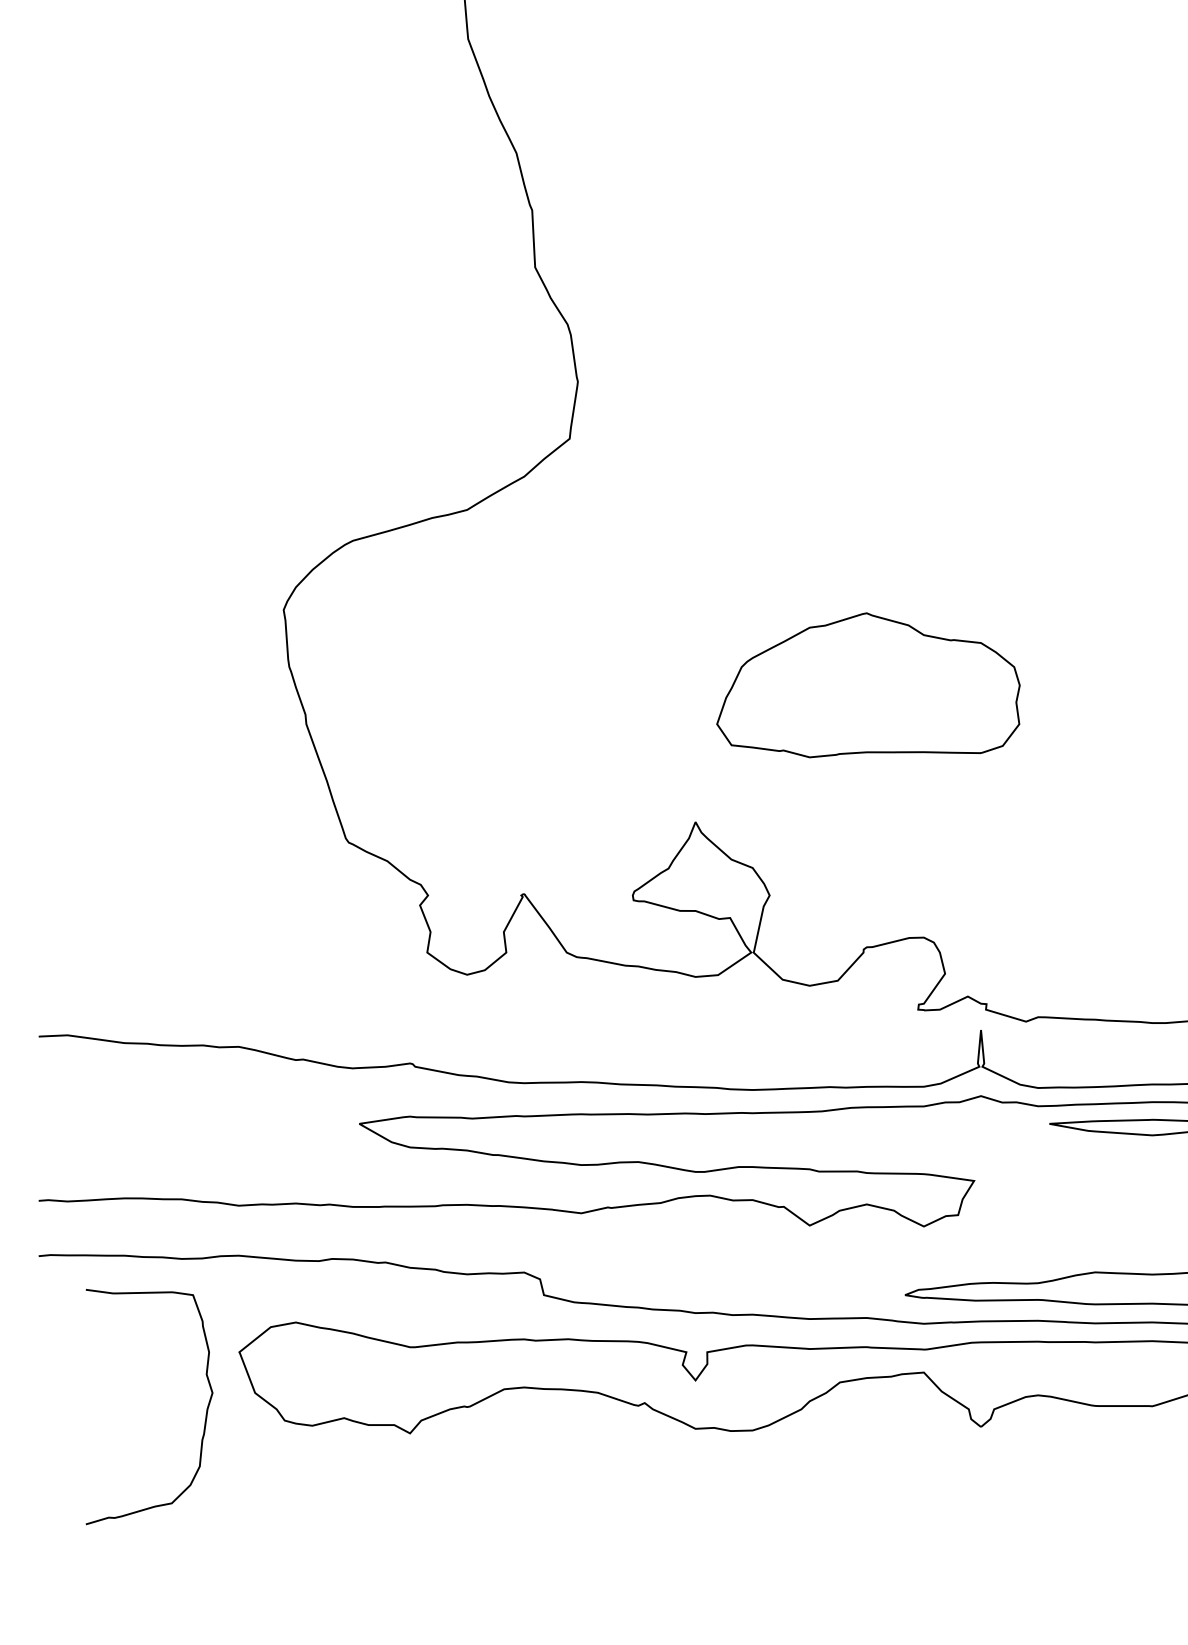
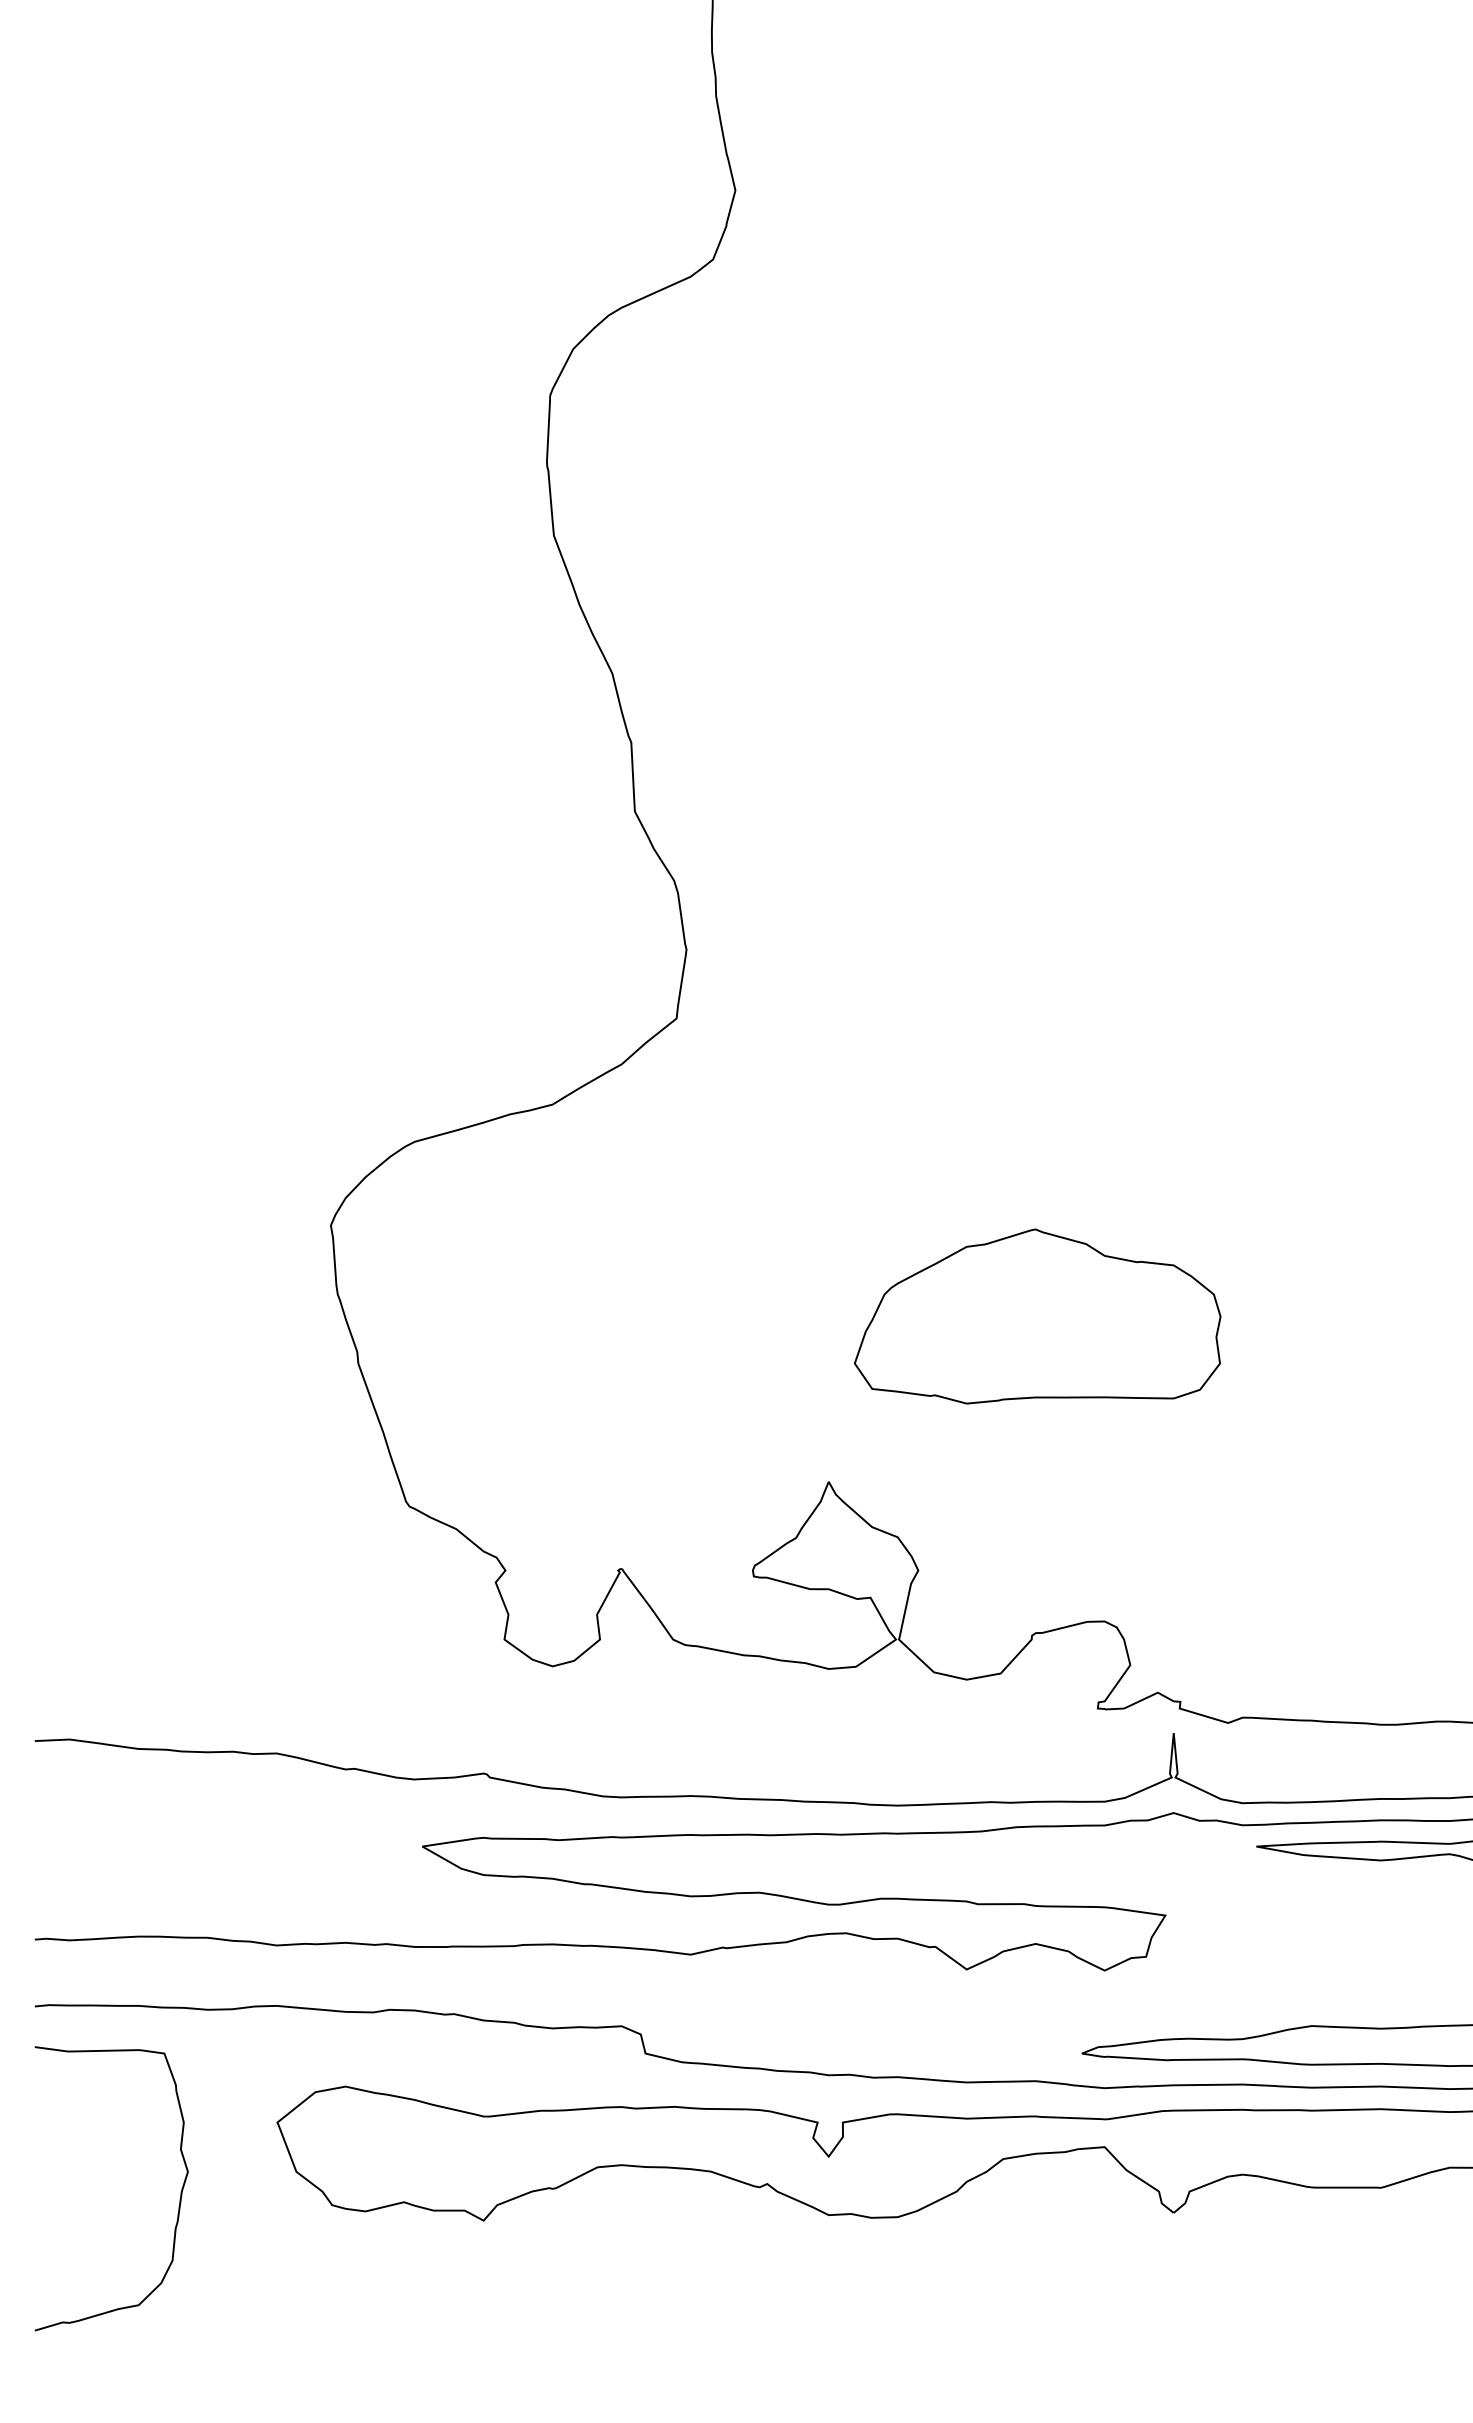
curve: (205, 1415) -> (179, 2199), moved

